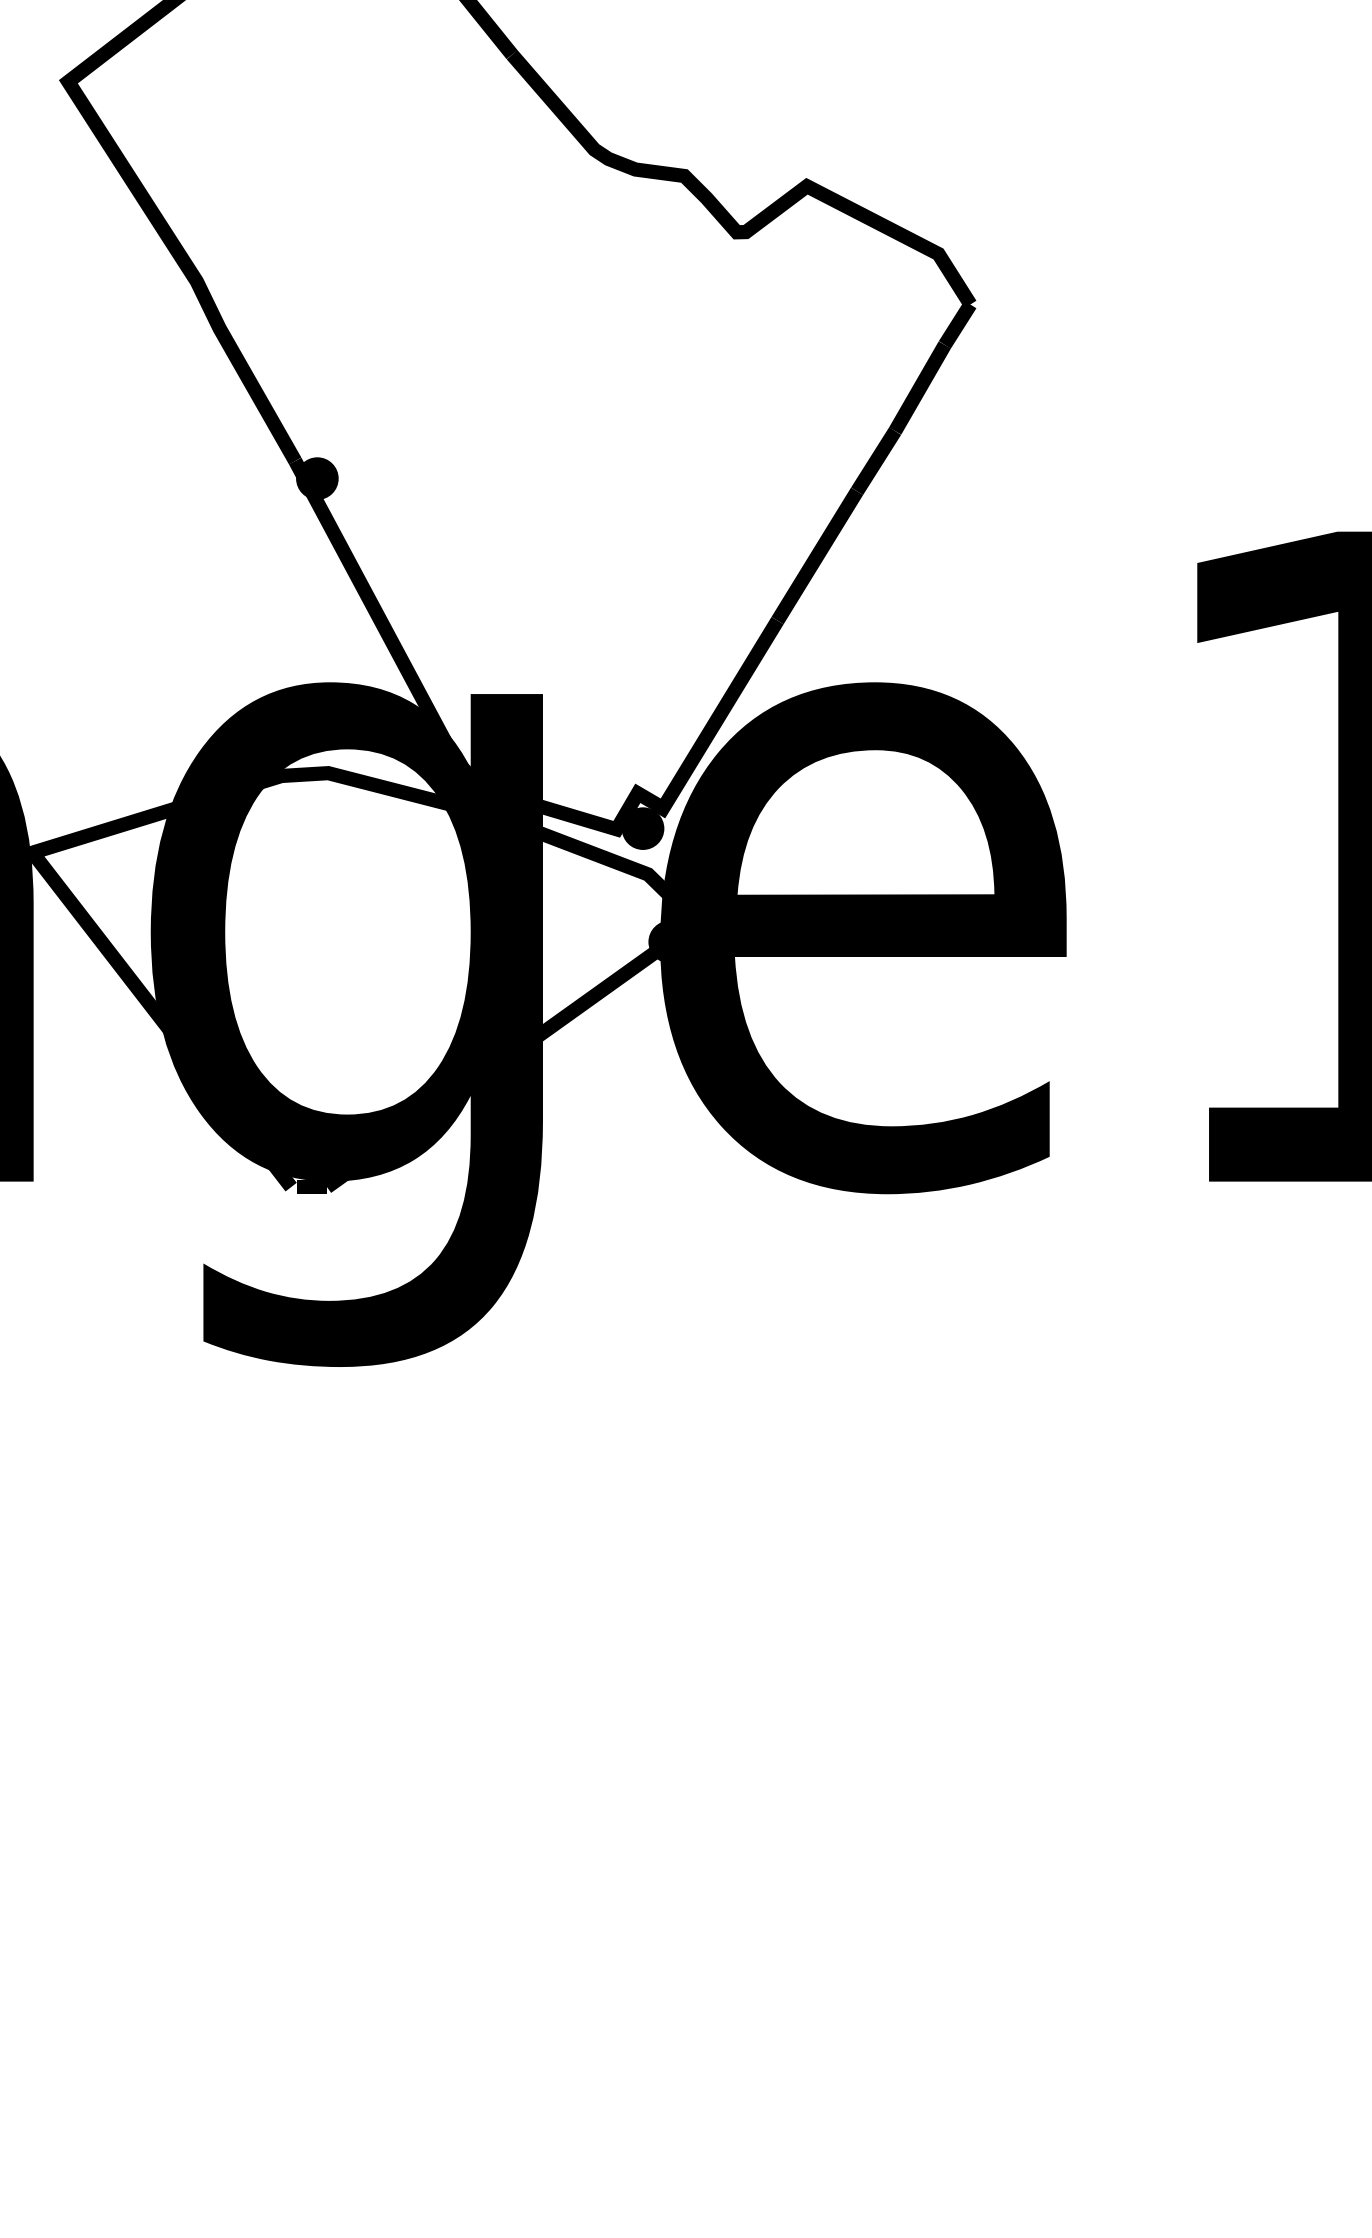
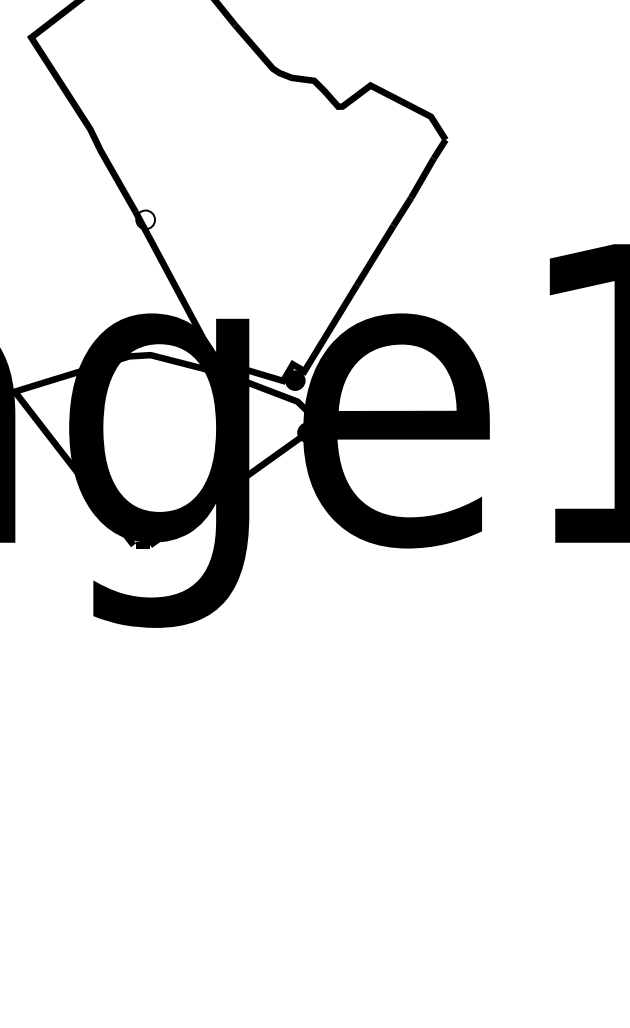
fill: (316, 477) -> (145, 219), removed

